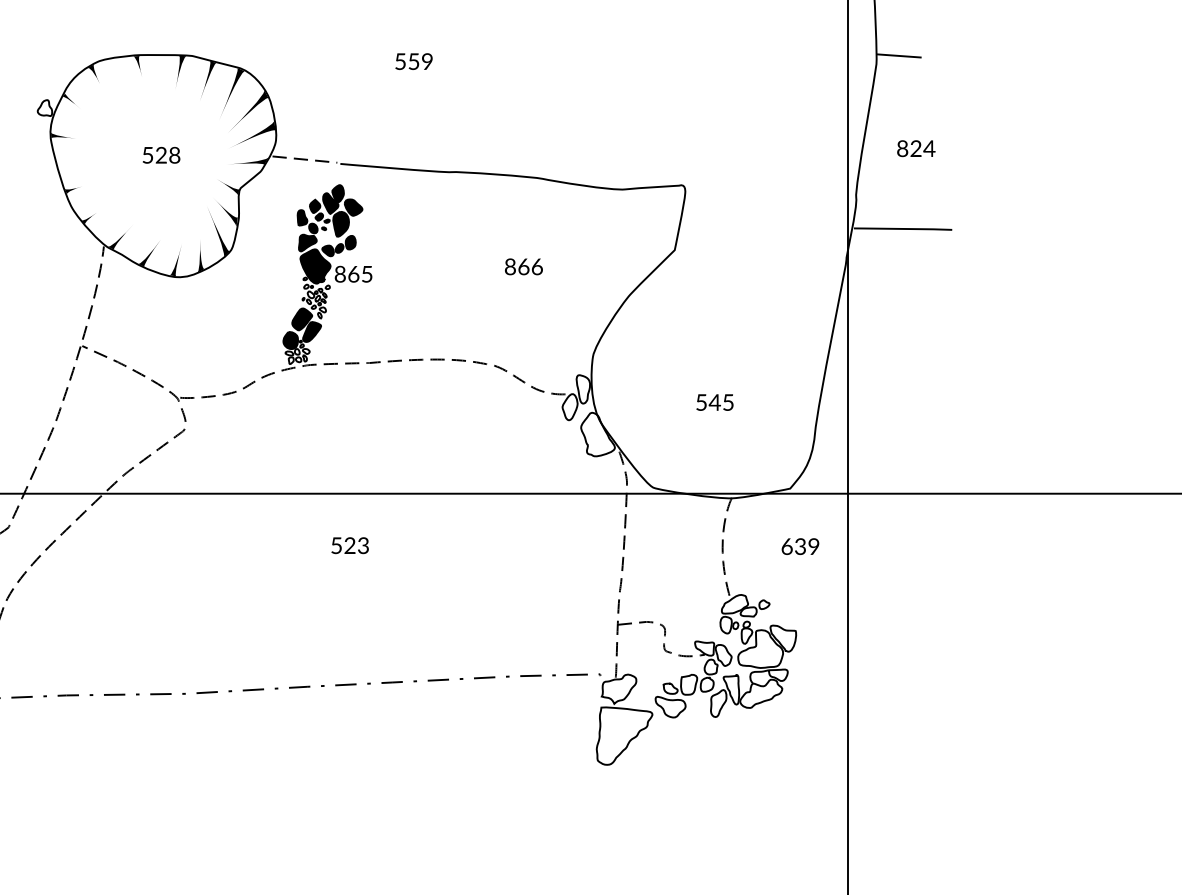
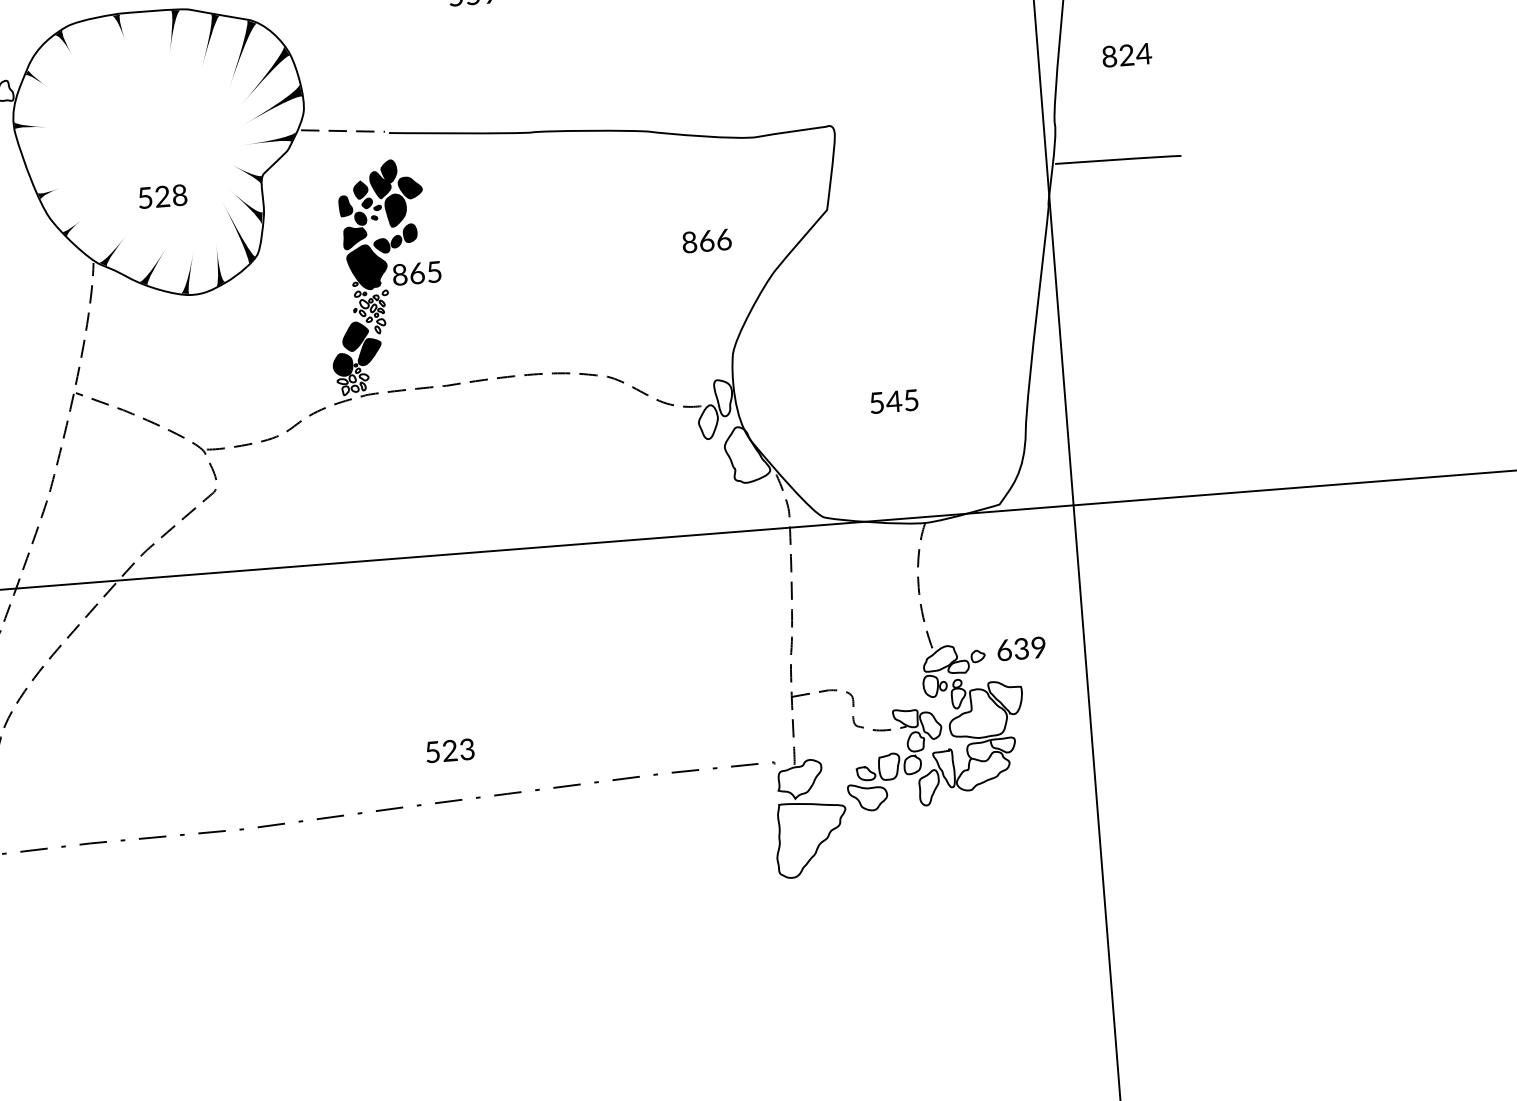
text: (161, 154) -> (162, 195), moved
text: (523, 266) -> (706, 240), moved
text: (349, 545) -> (449, 750), moved
text: (800, 546) -> (1021, 648), moved

